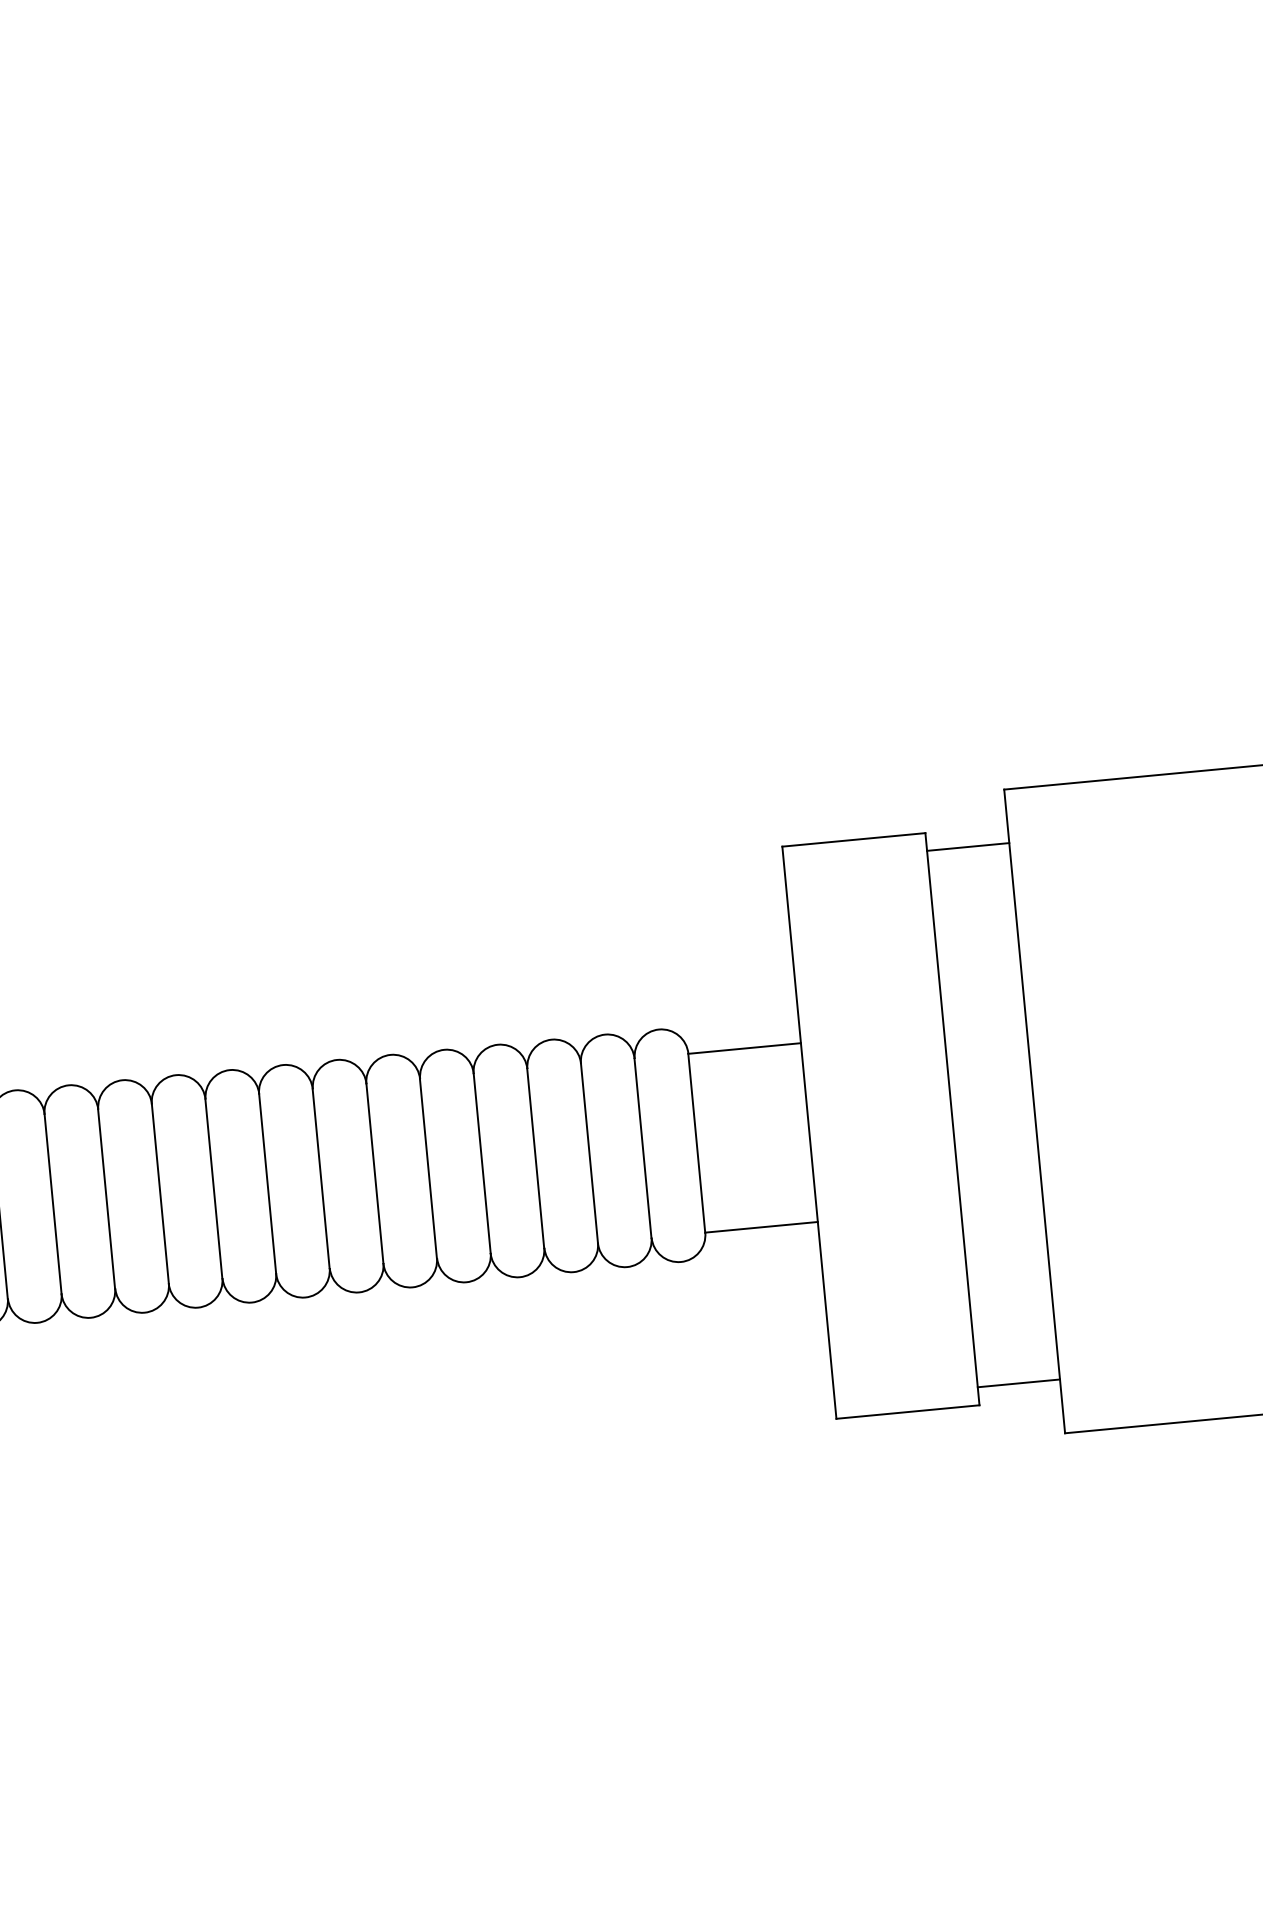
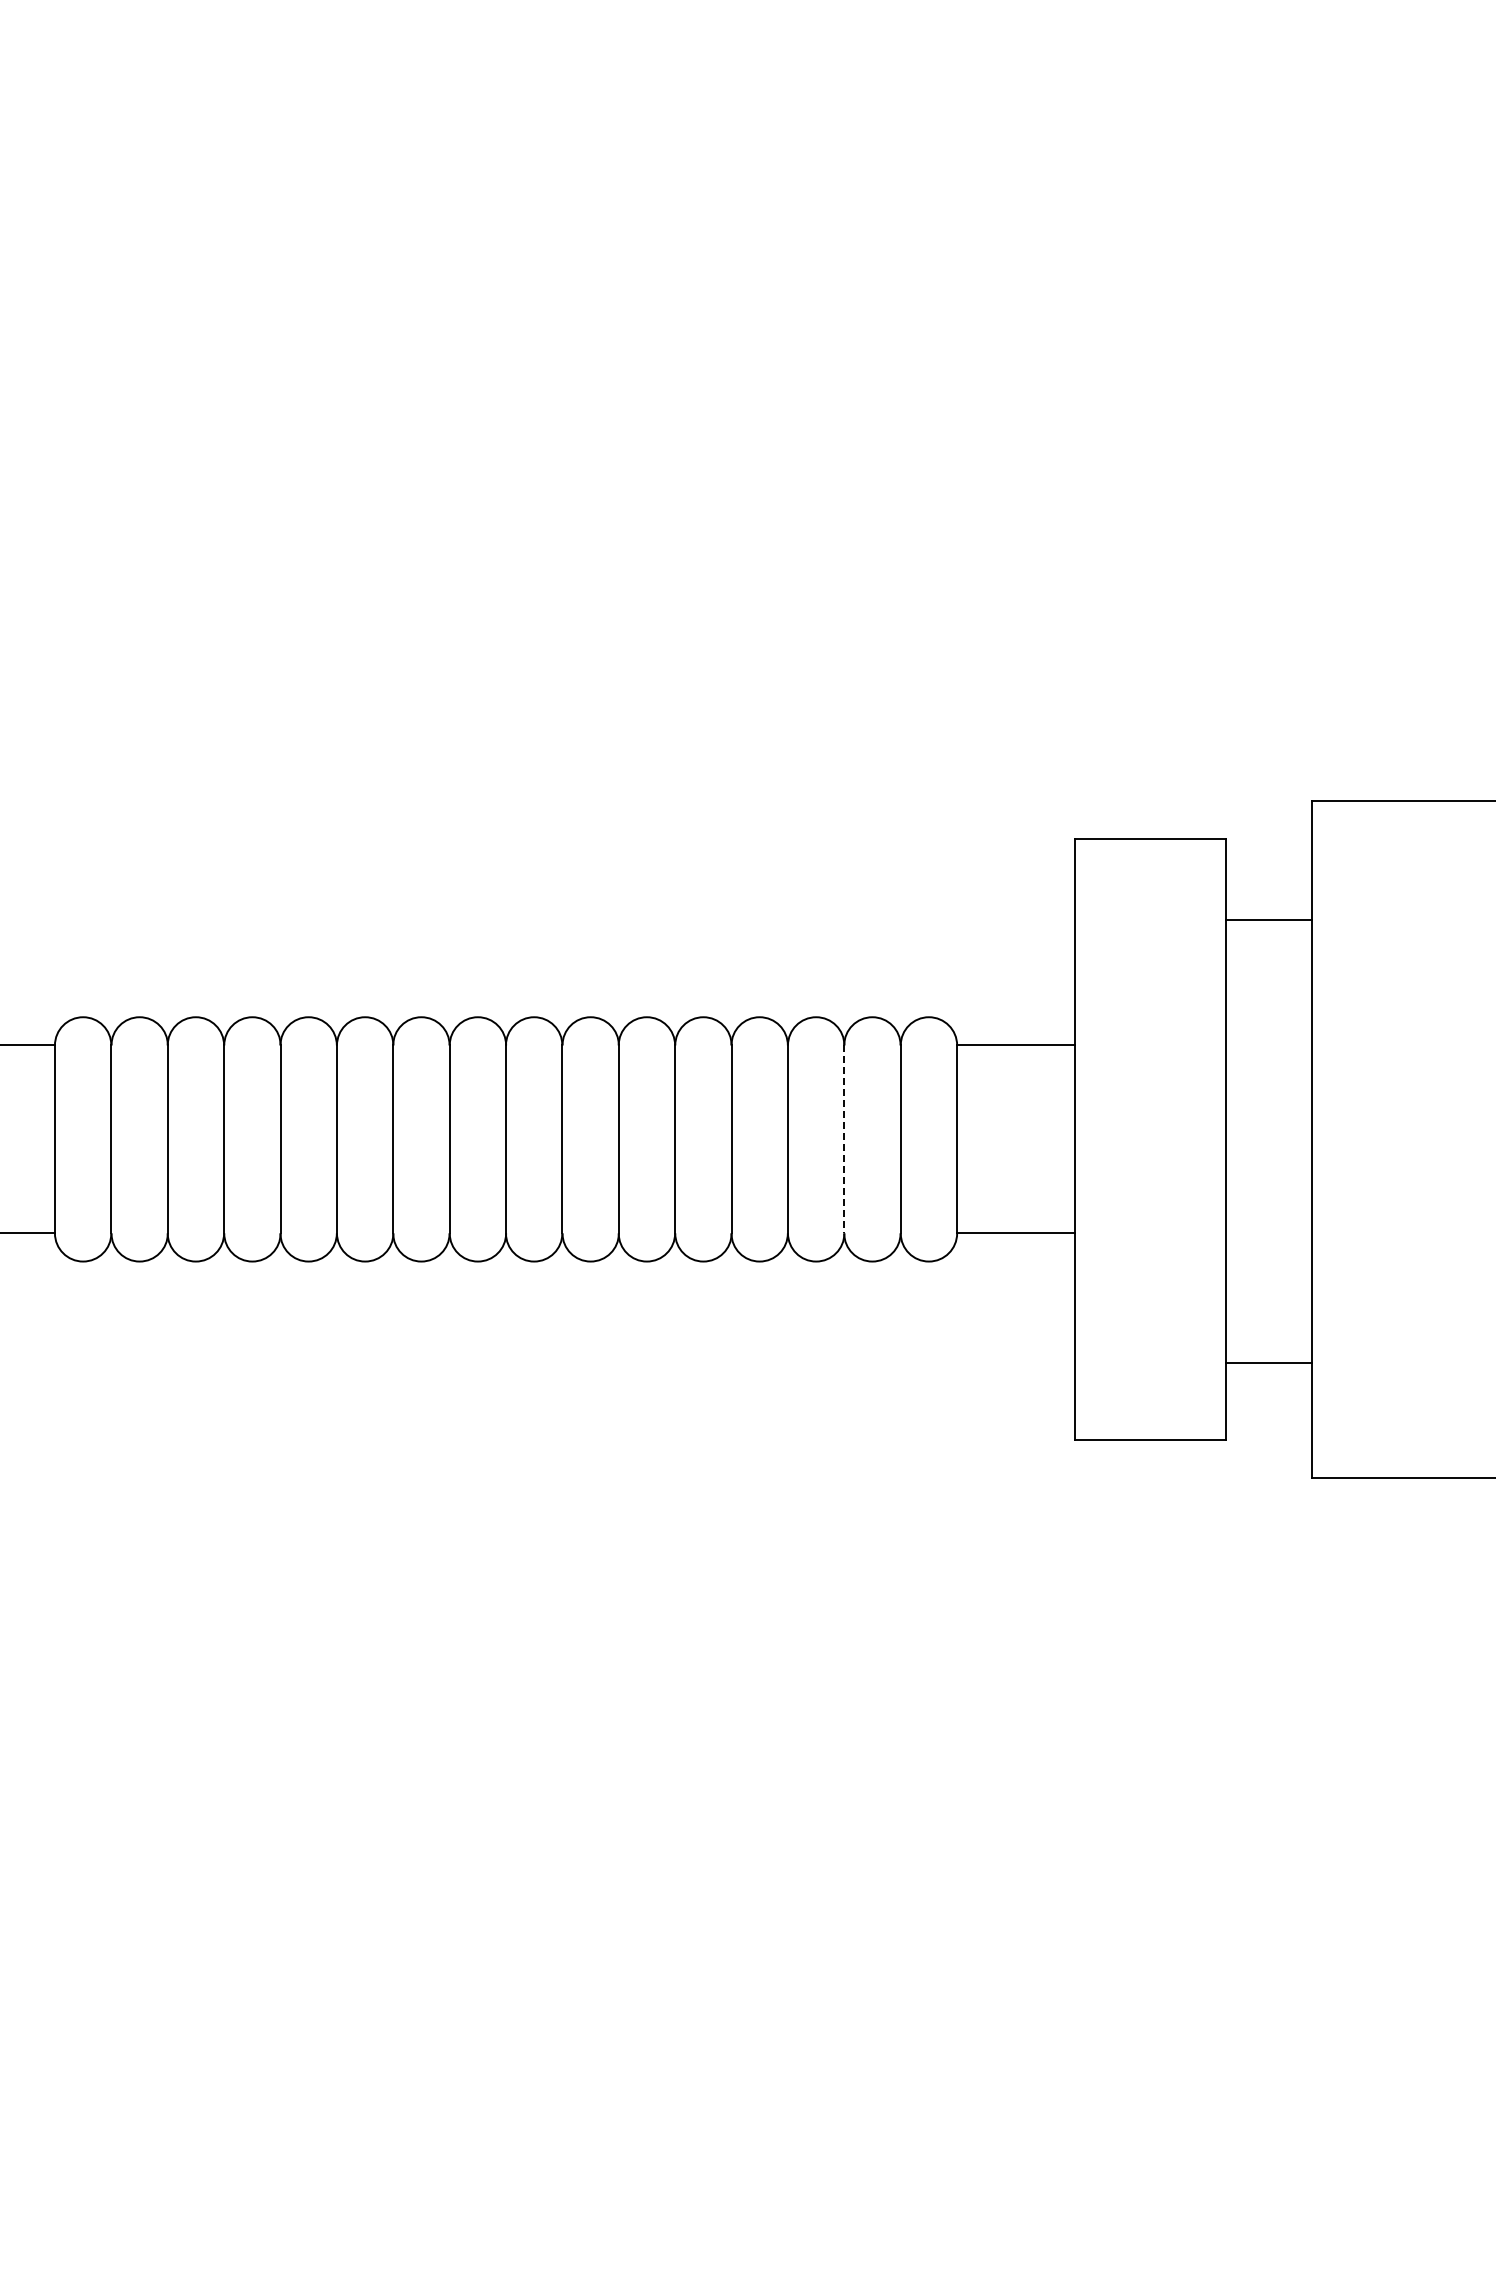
line: (967, 847) -> (1268, 919), moved
line: (589, 1153) -> (844, 1139), solid -> dashed
line: (1018, 1383) -> (1268, 1363), moved

